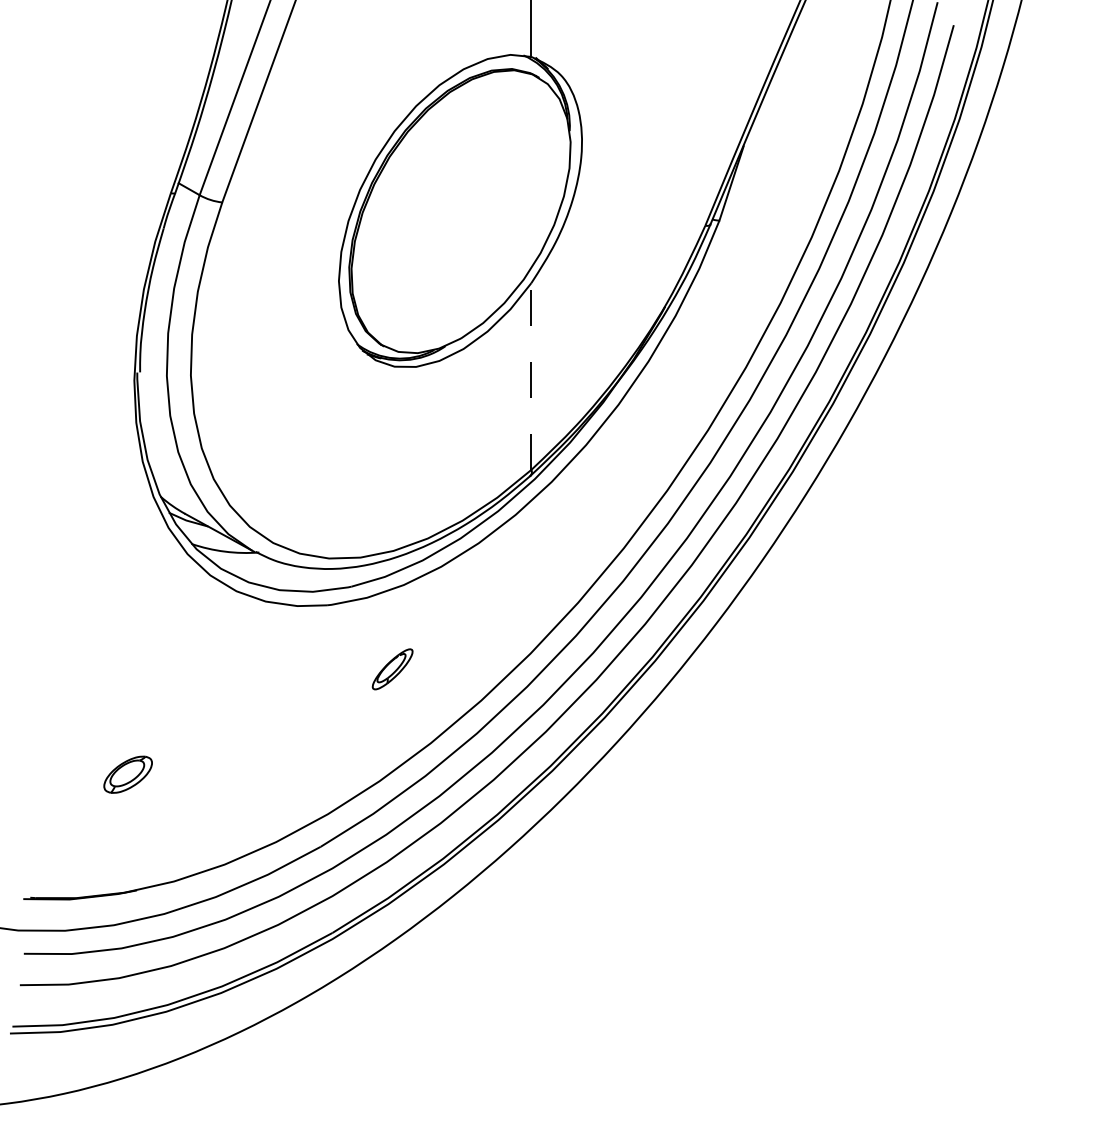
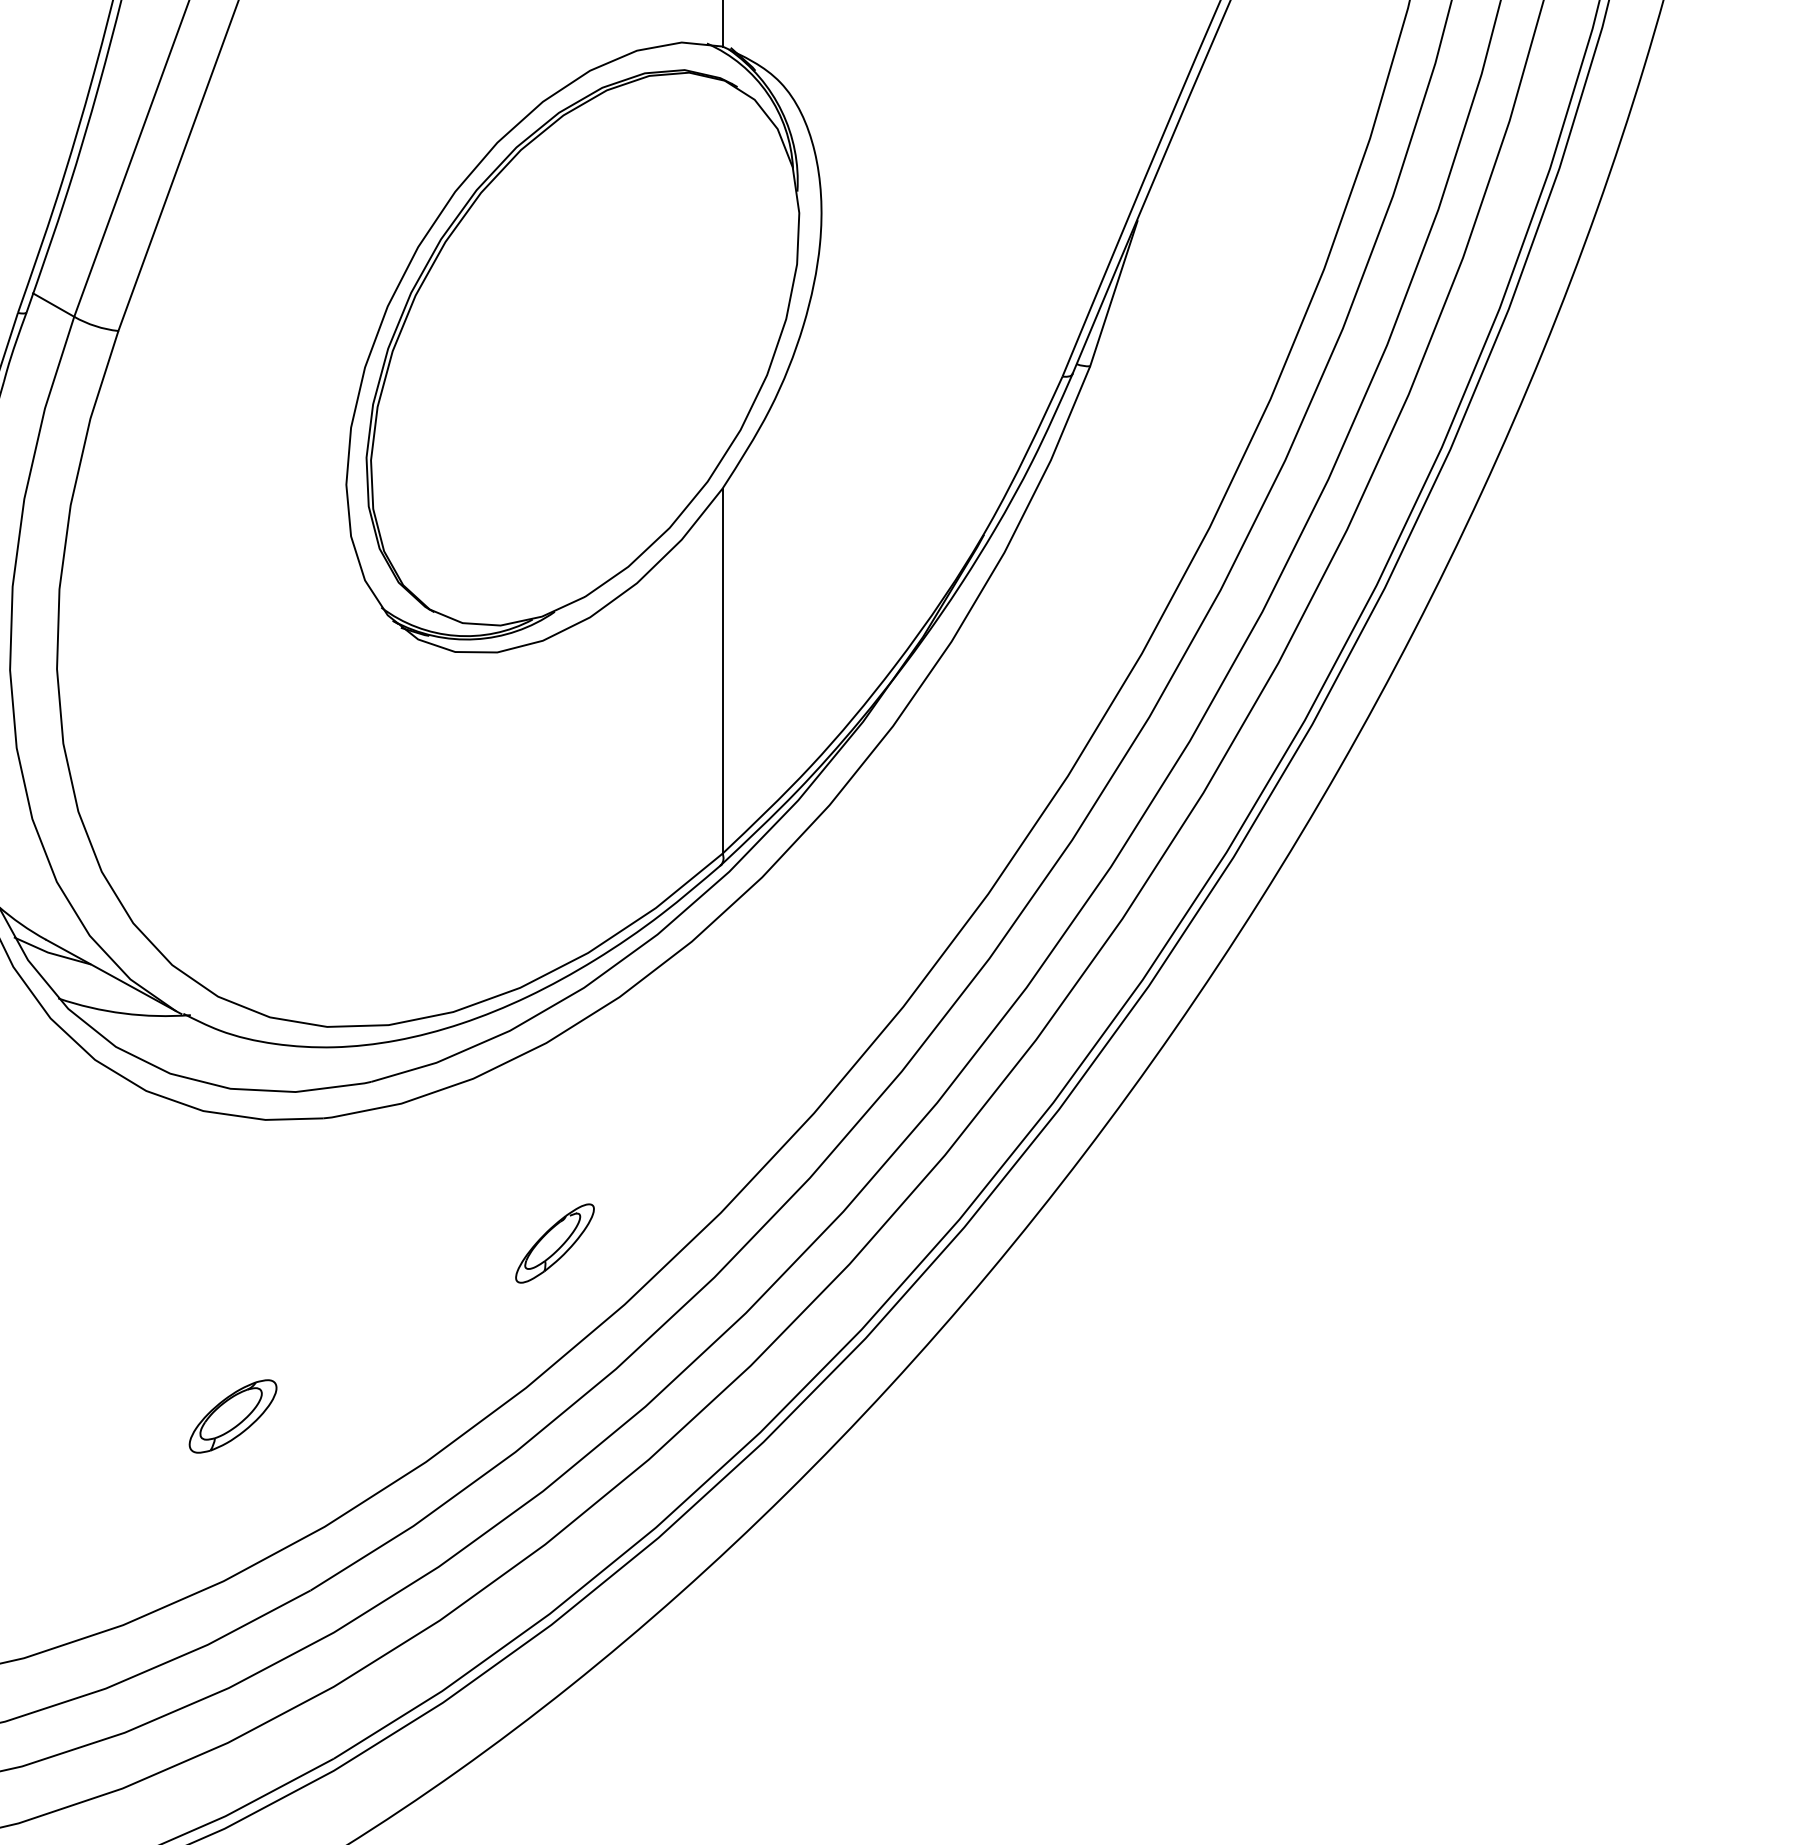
line: (531, 376) -> (722, 671), dashed -> solid
part: (392, 669) -> (554, 1243), moved
part: (280, 757) -> (232, 1415), added

